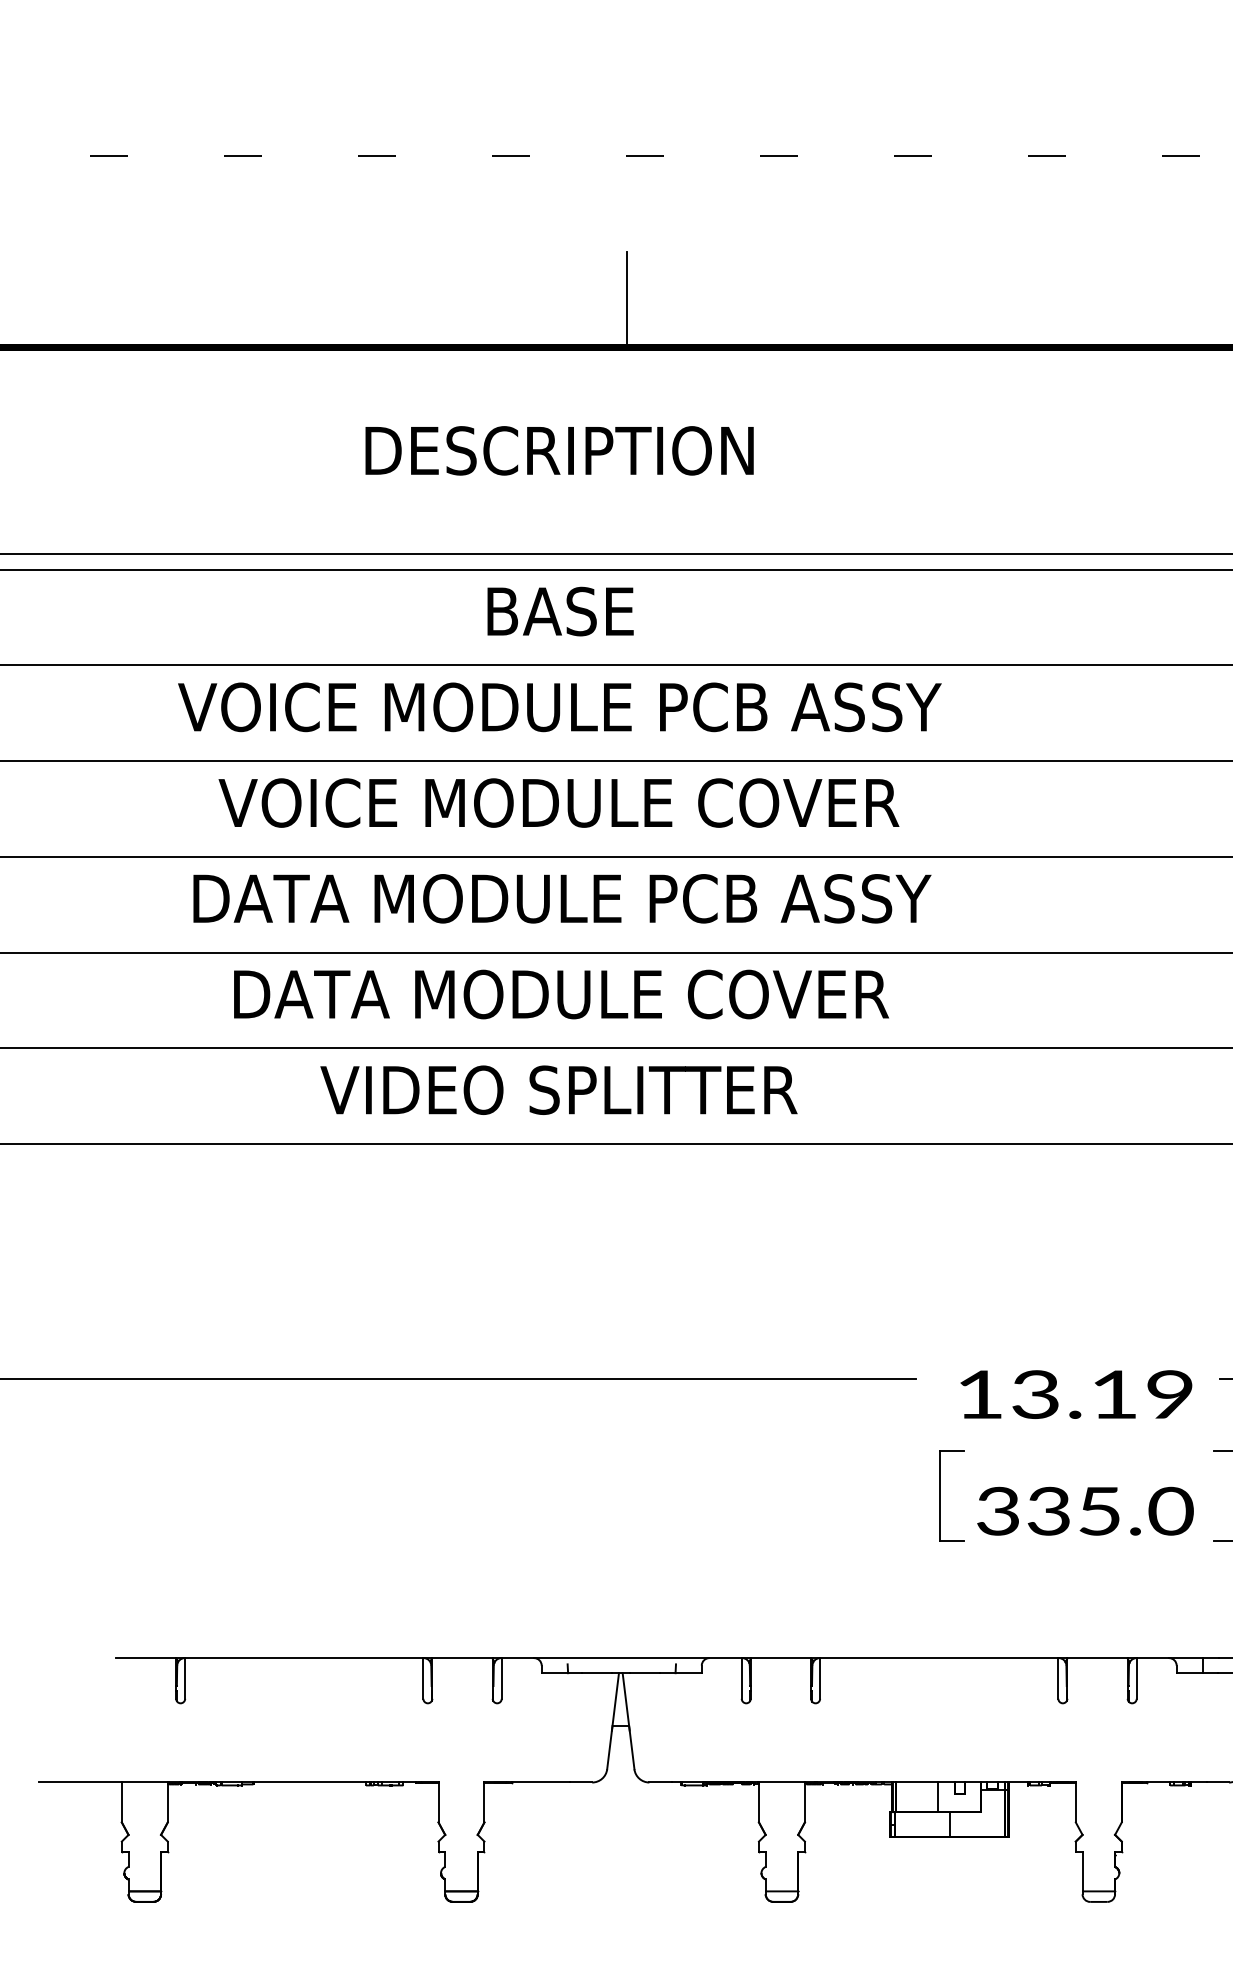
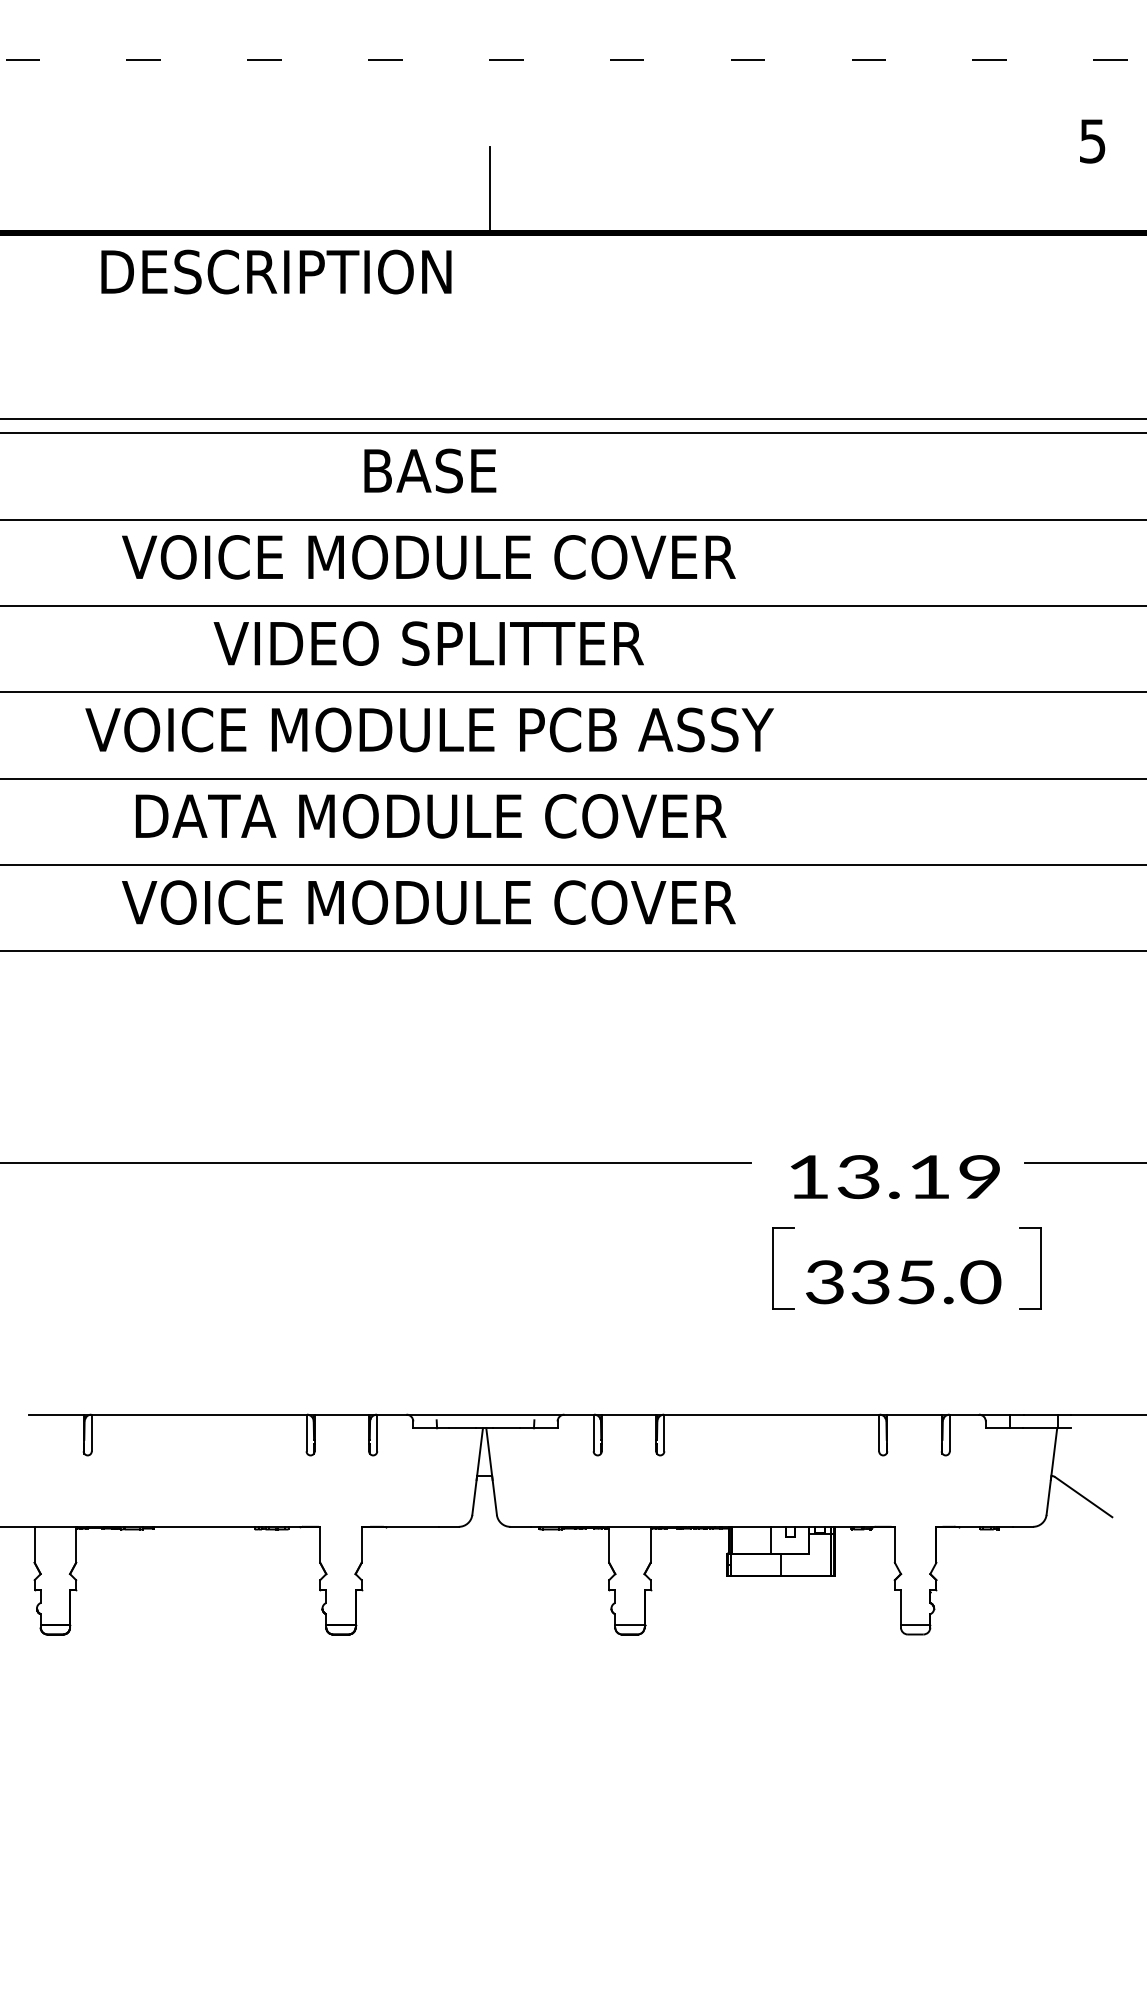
text: (559, 450) -> (276, 271), moved
text: (559, 707) -> (429, 557), VOICE MODULE PCB ASSY -> VOICE MODULE COVER
text: (558, 802) -> (428, 643), VOICE MODULE COVER -> VIDEO SPLITTER
text: (559, 898) -> (429, 729), DATA MODULE PCB ASSY -> VOICE MODULE PCB ASSY
text: (558, 1090) -> (428, 902), VIDEO SPLITTER -> VOICE MODULE COVER

